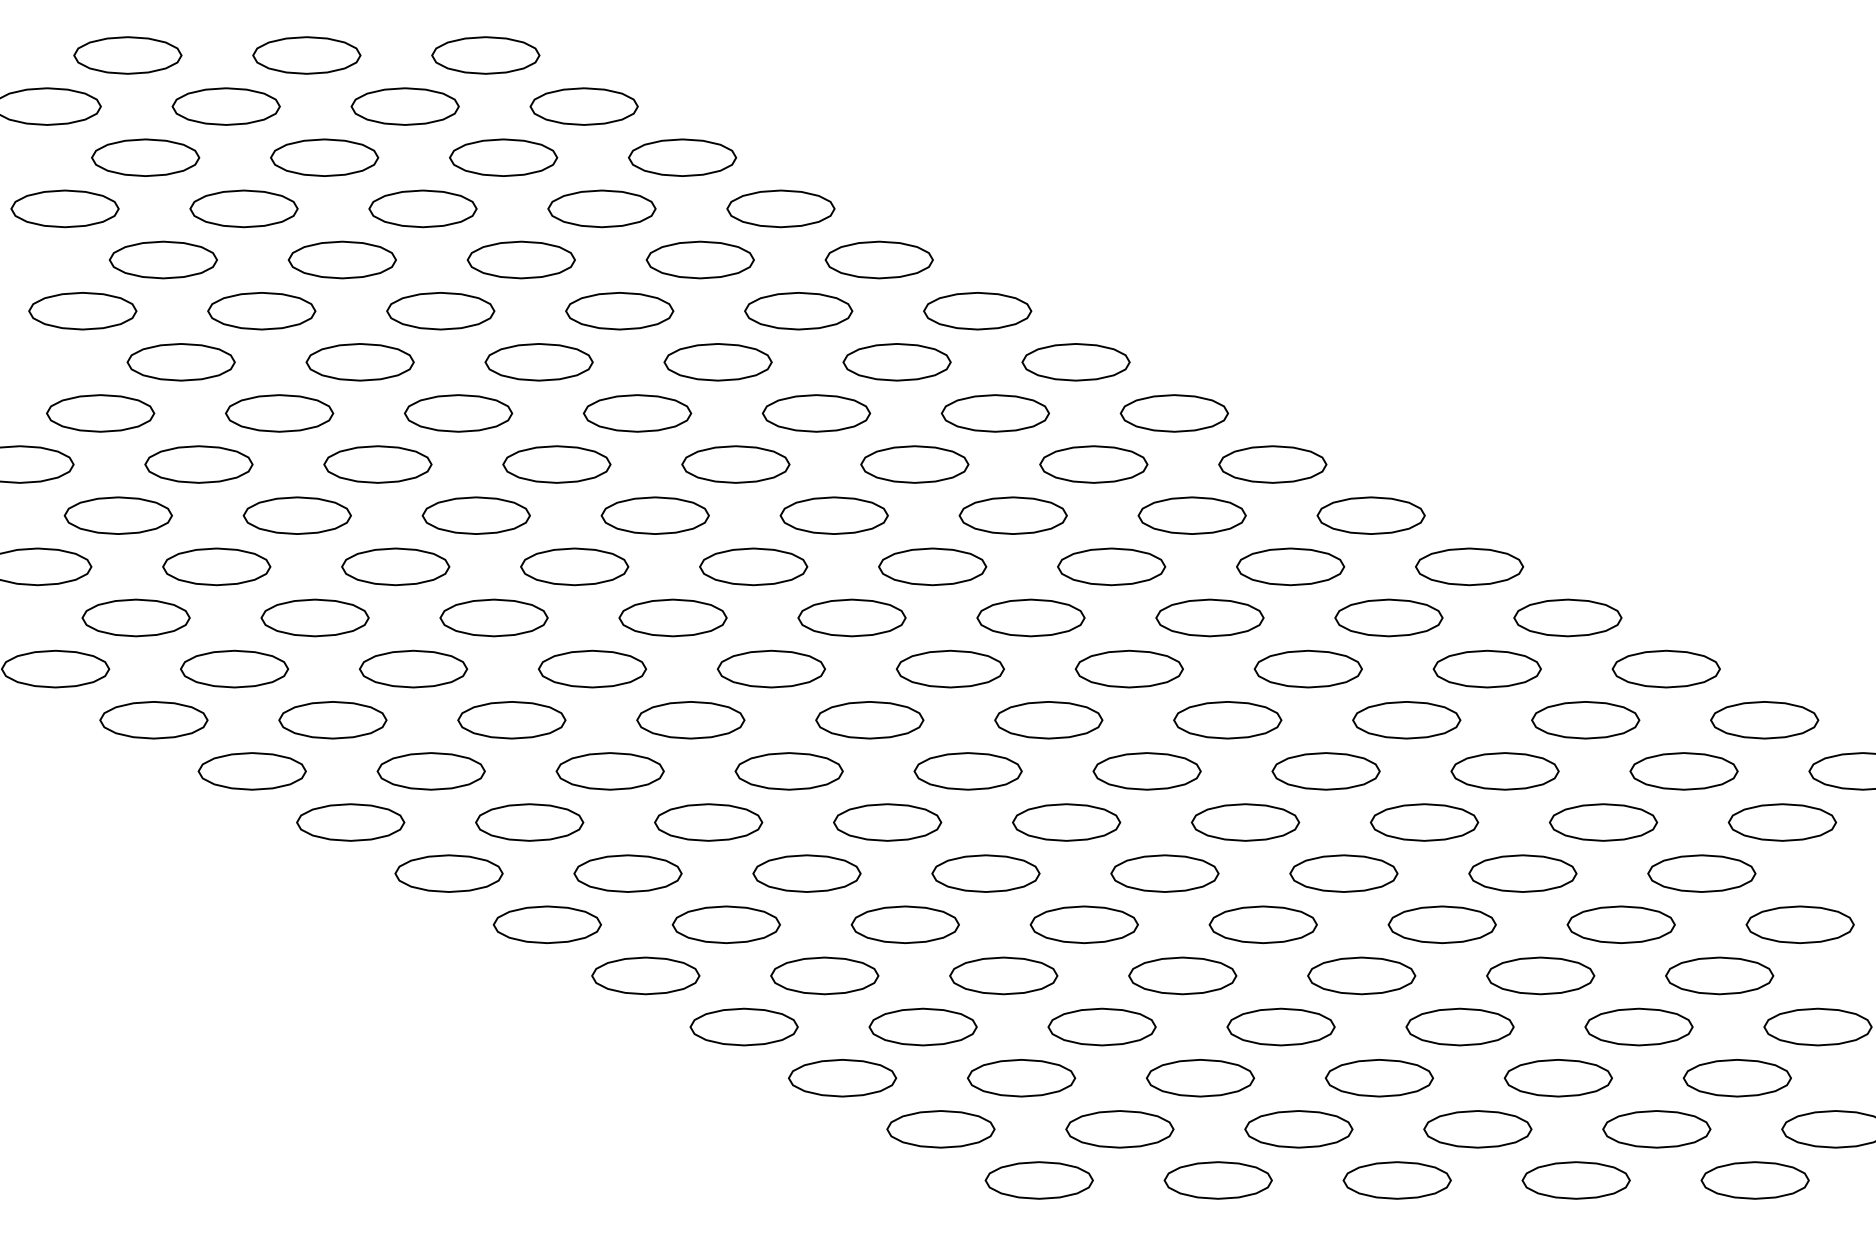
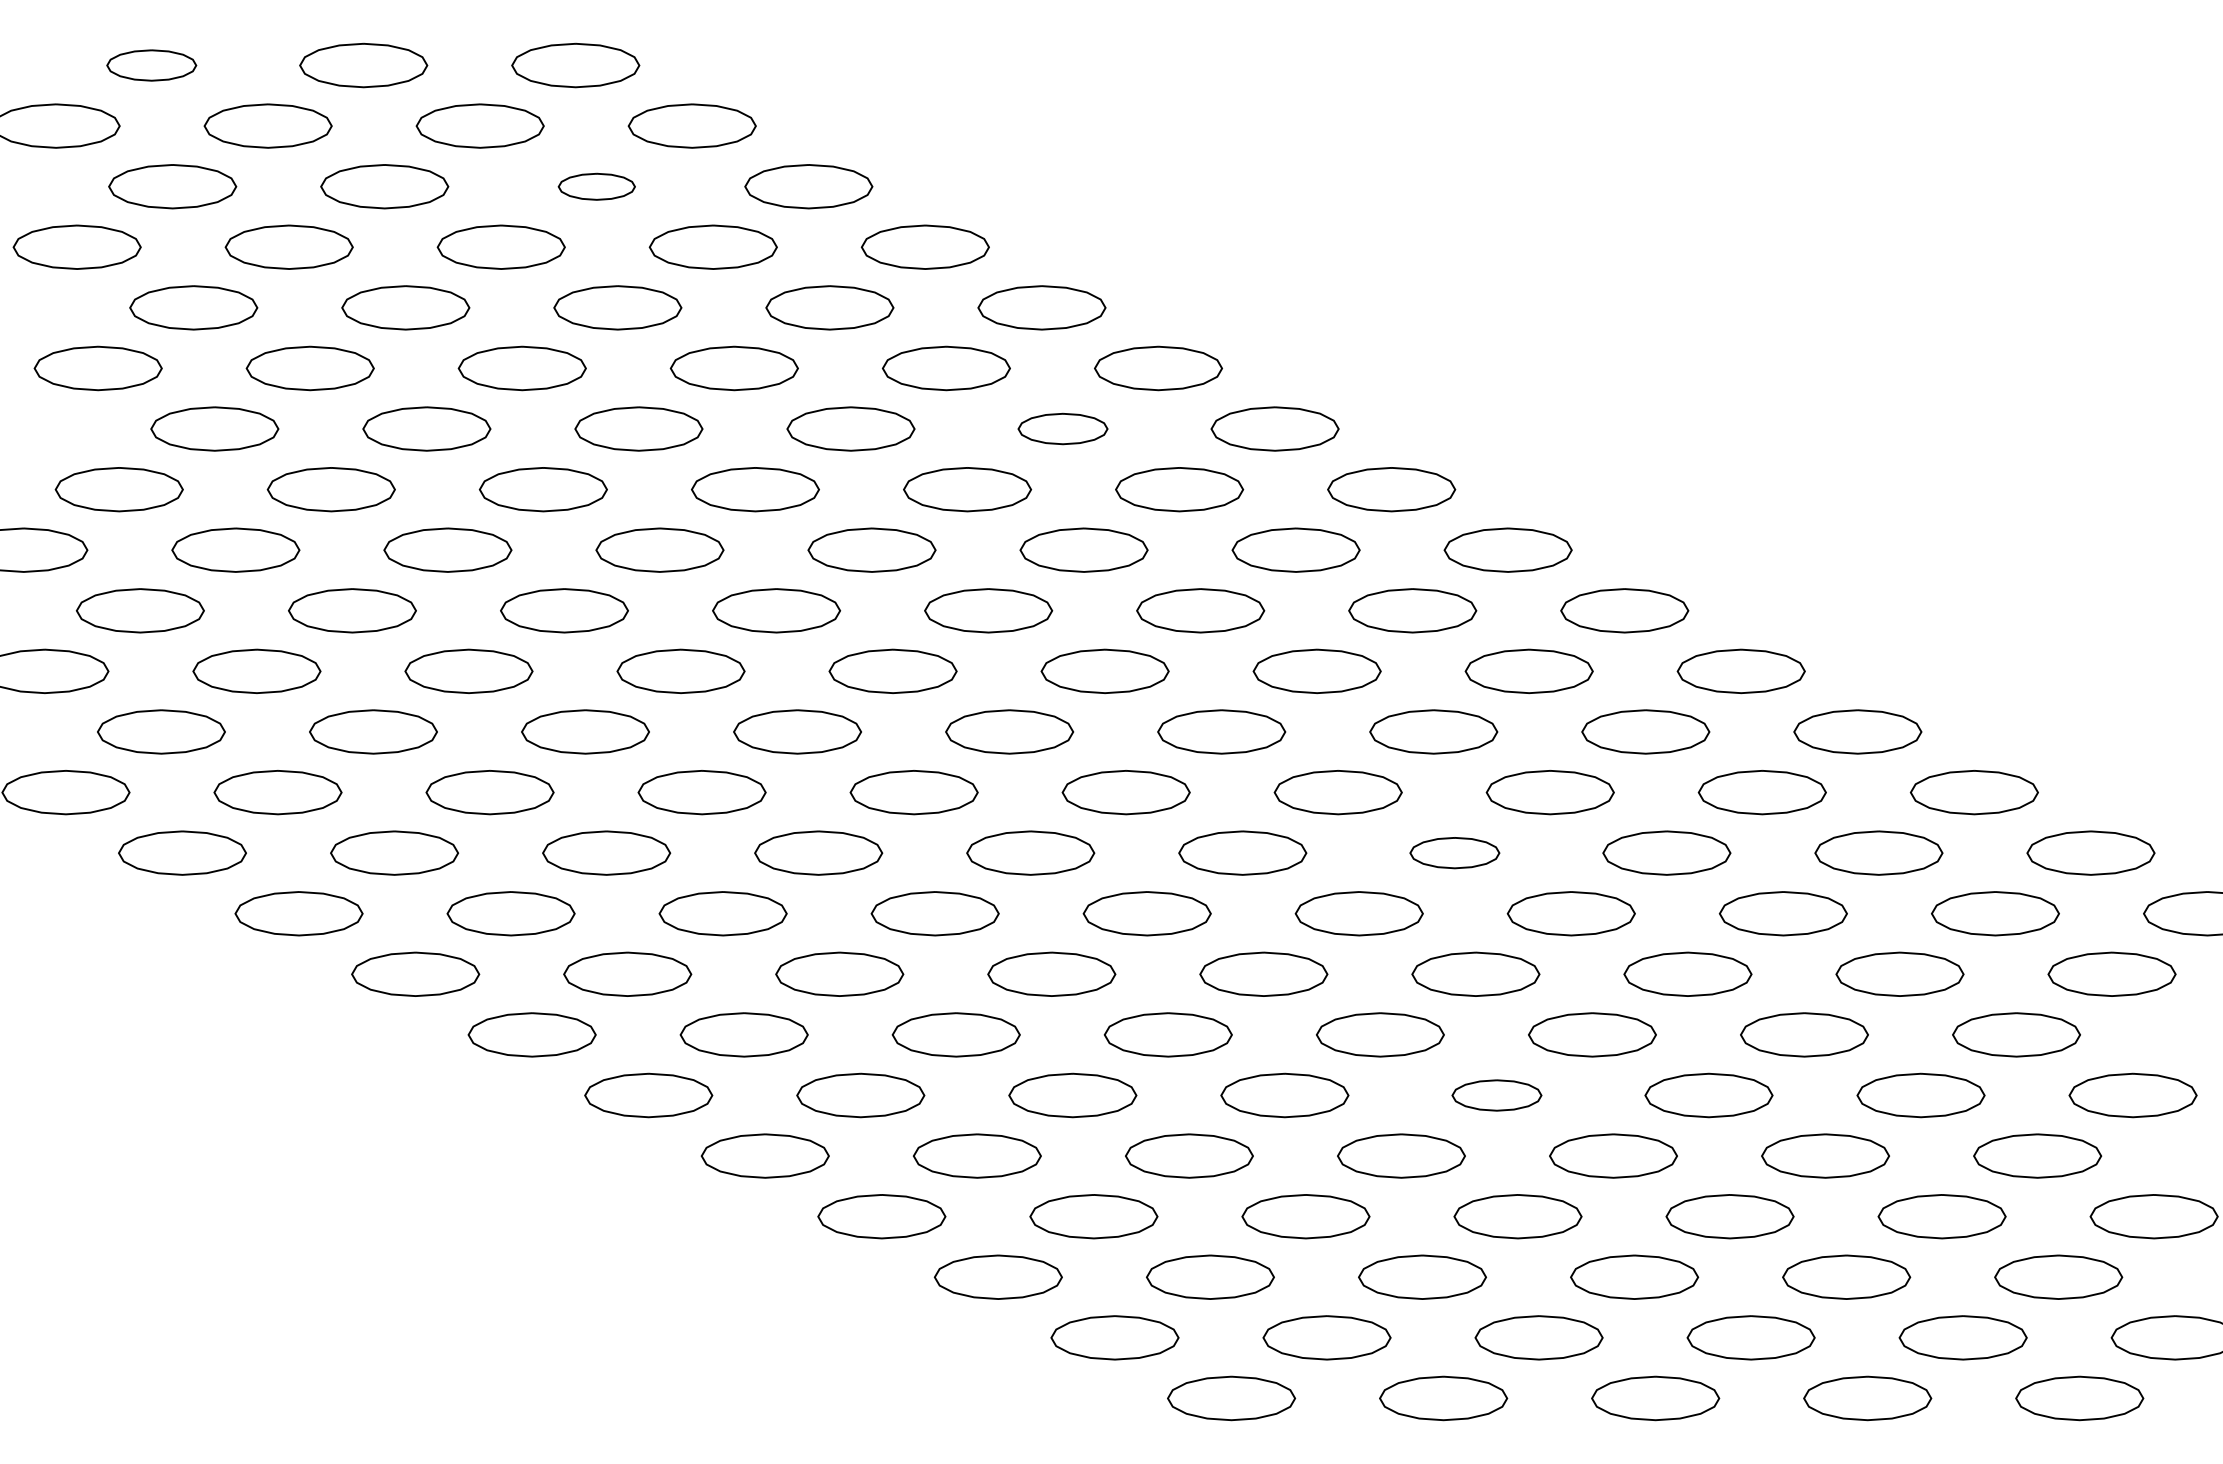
part: (127, 55) -> (151, 65), size x0.7
part: (503, 157) -> (596, 186), size x0.6
part: (896, 361) -> (1062, 428), size x0.7
part: (1227, 719) -> (1454, 852), size x0.7
part: (1262, 924) -> (1496, 1095), size x0.7

